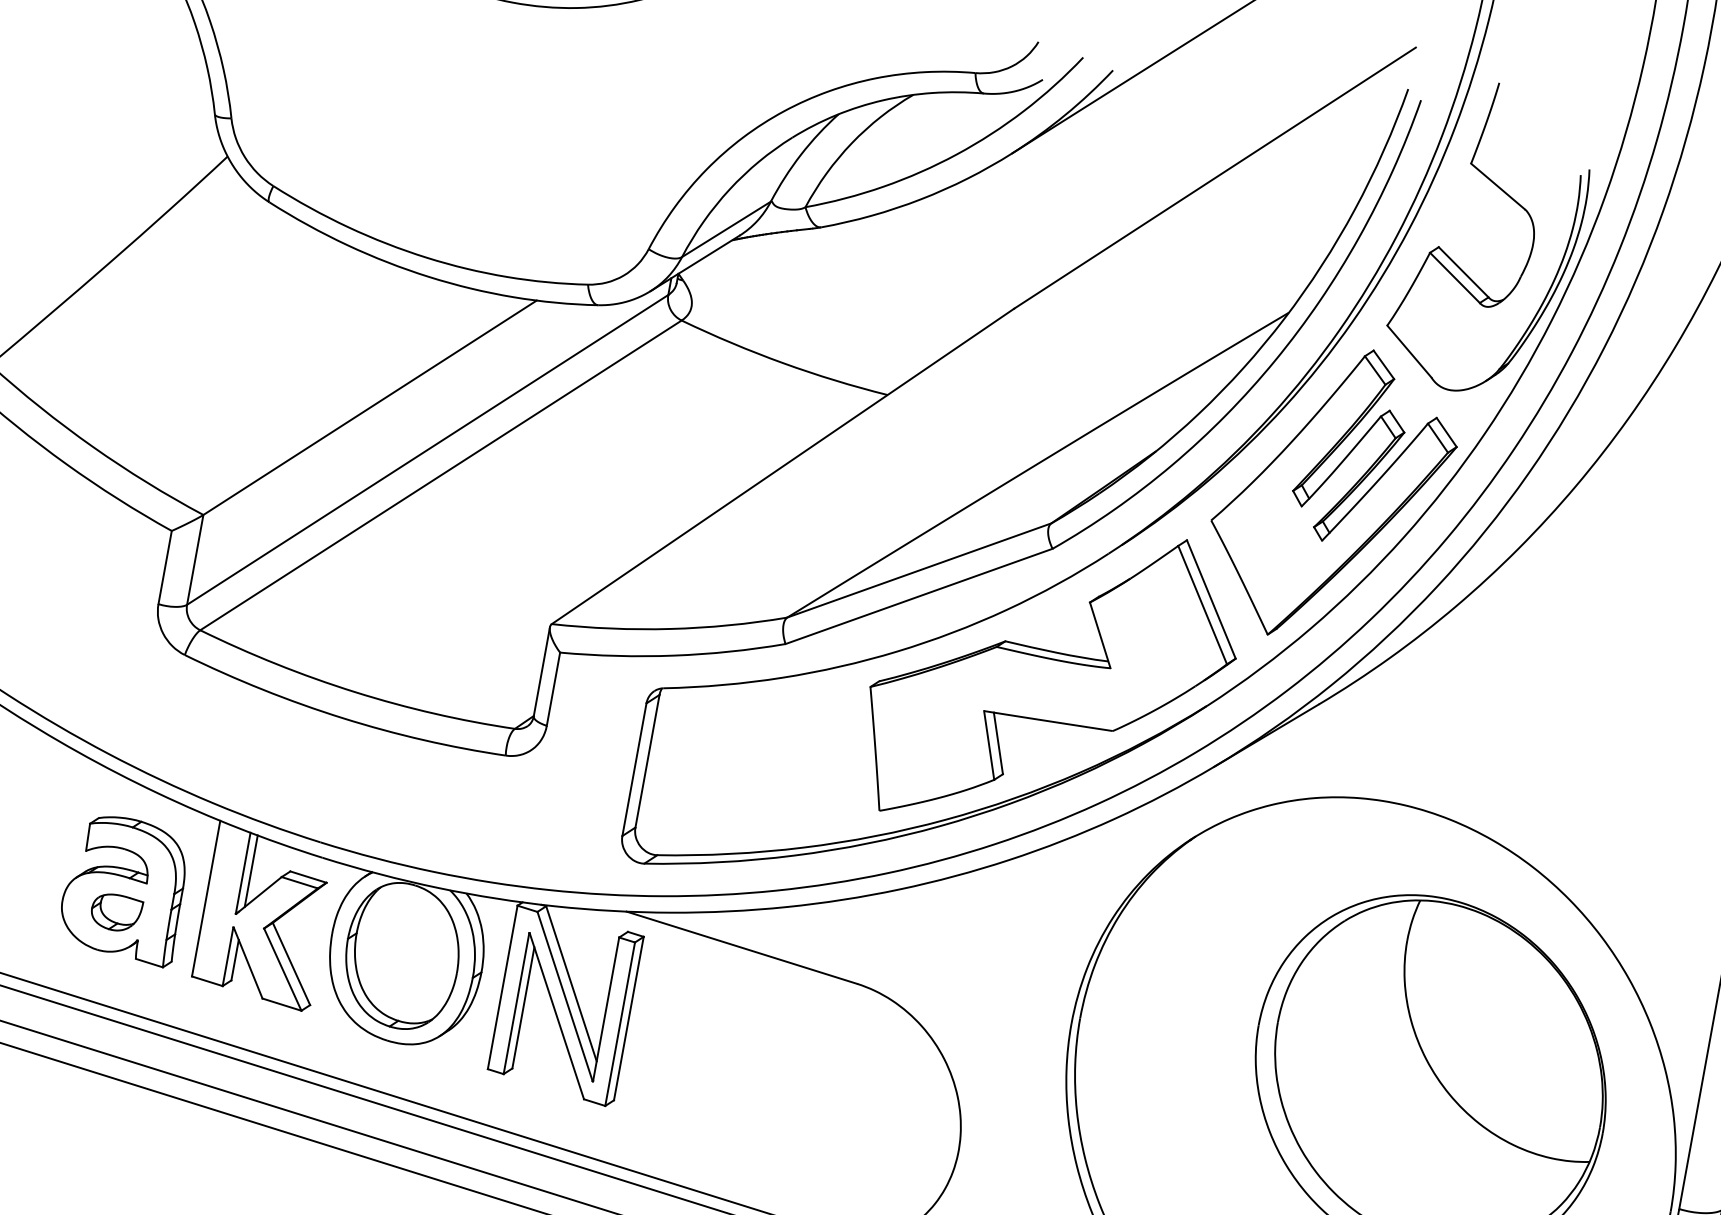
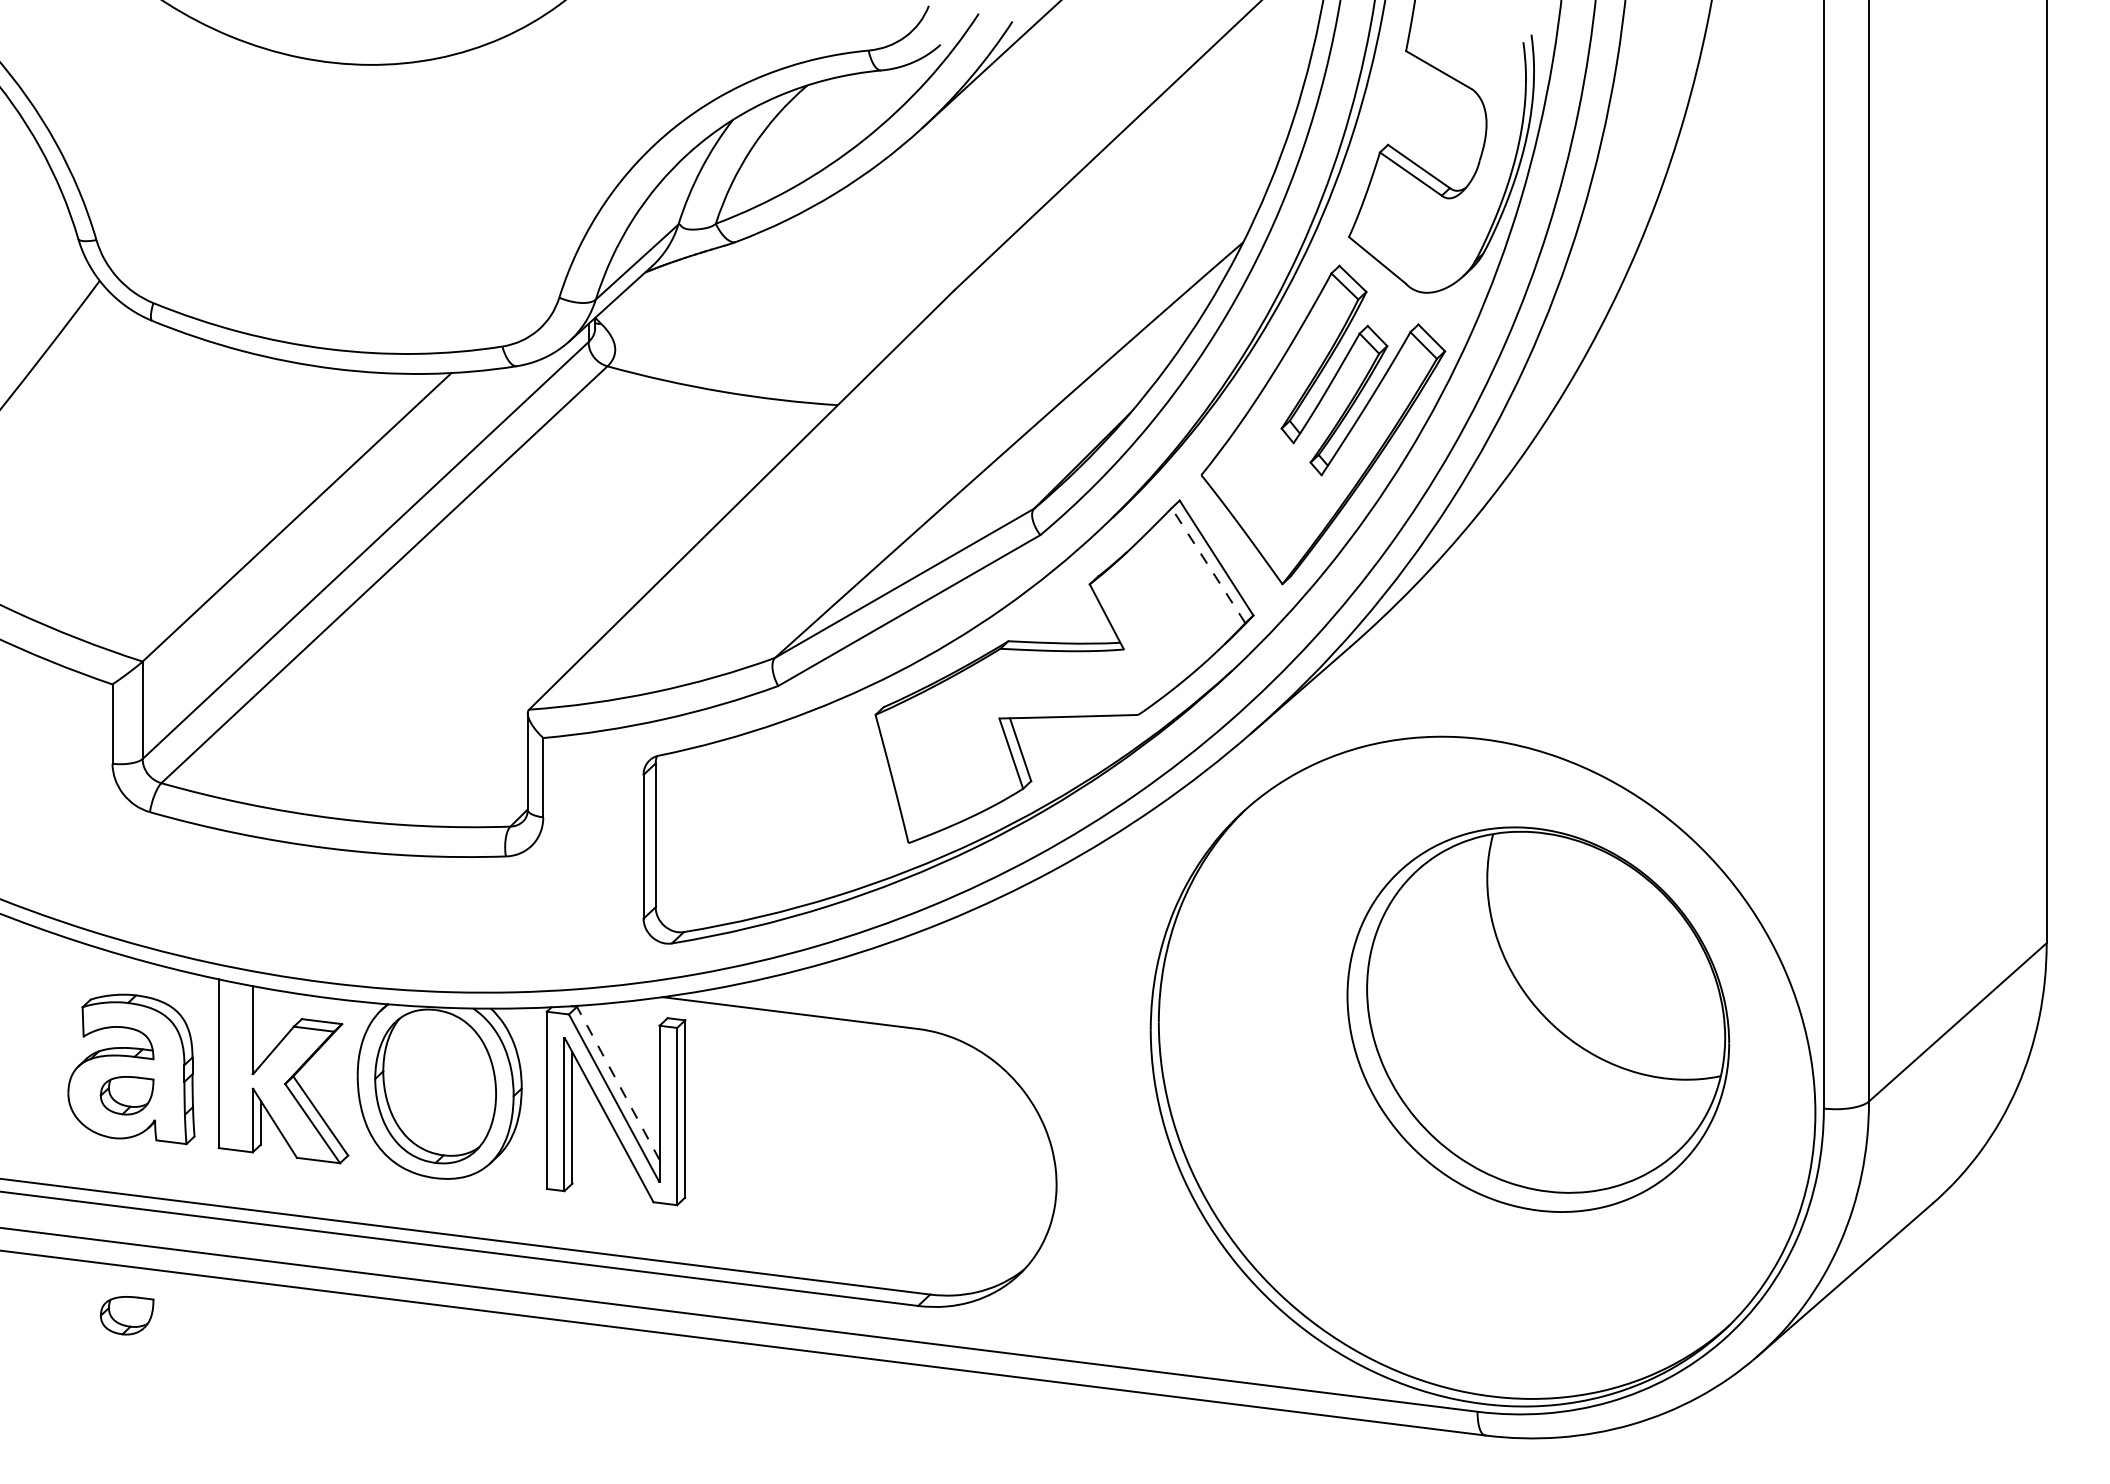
line: (1202, 604) -> (1208, 565), solid -> dashed
line: (250, 871) -> (260, 1026), removed
line: (571, 983) -> (618, 1083), solid -> dashed
part: (78, 1115) -> (126, 1315), added

